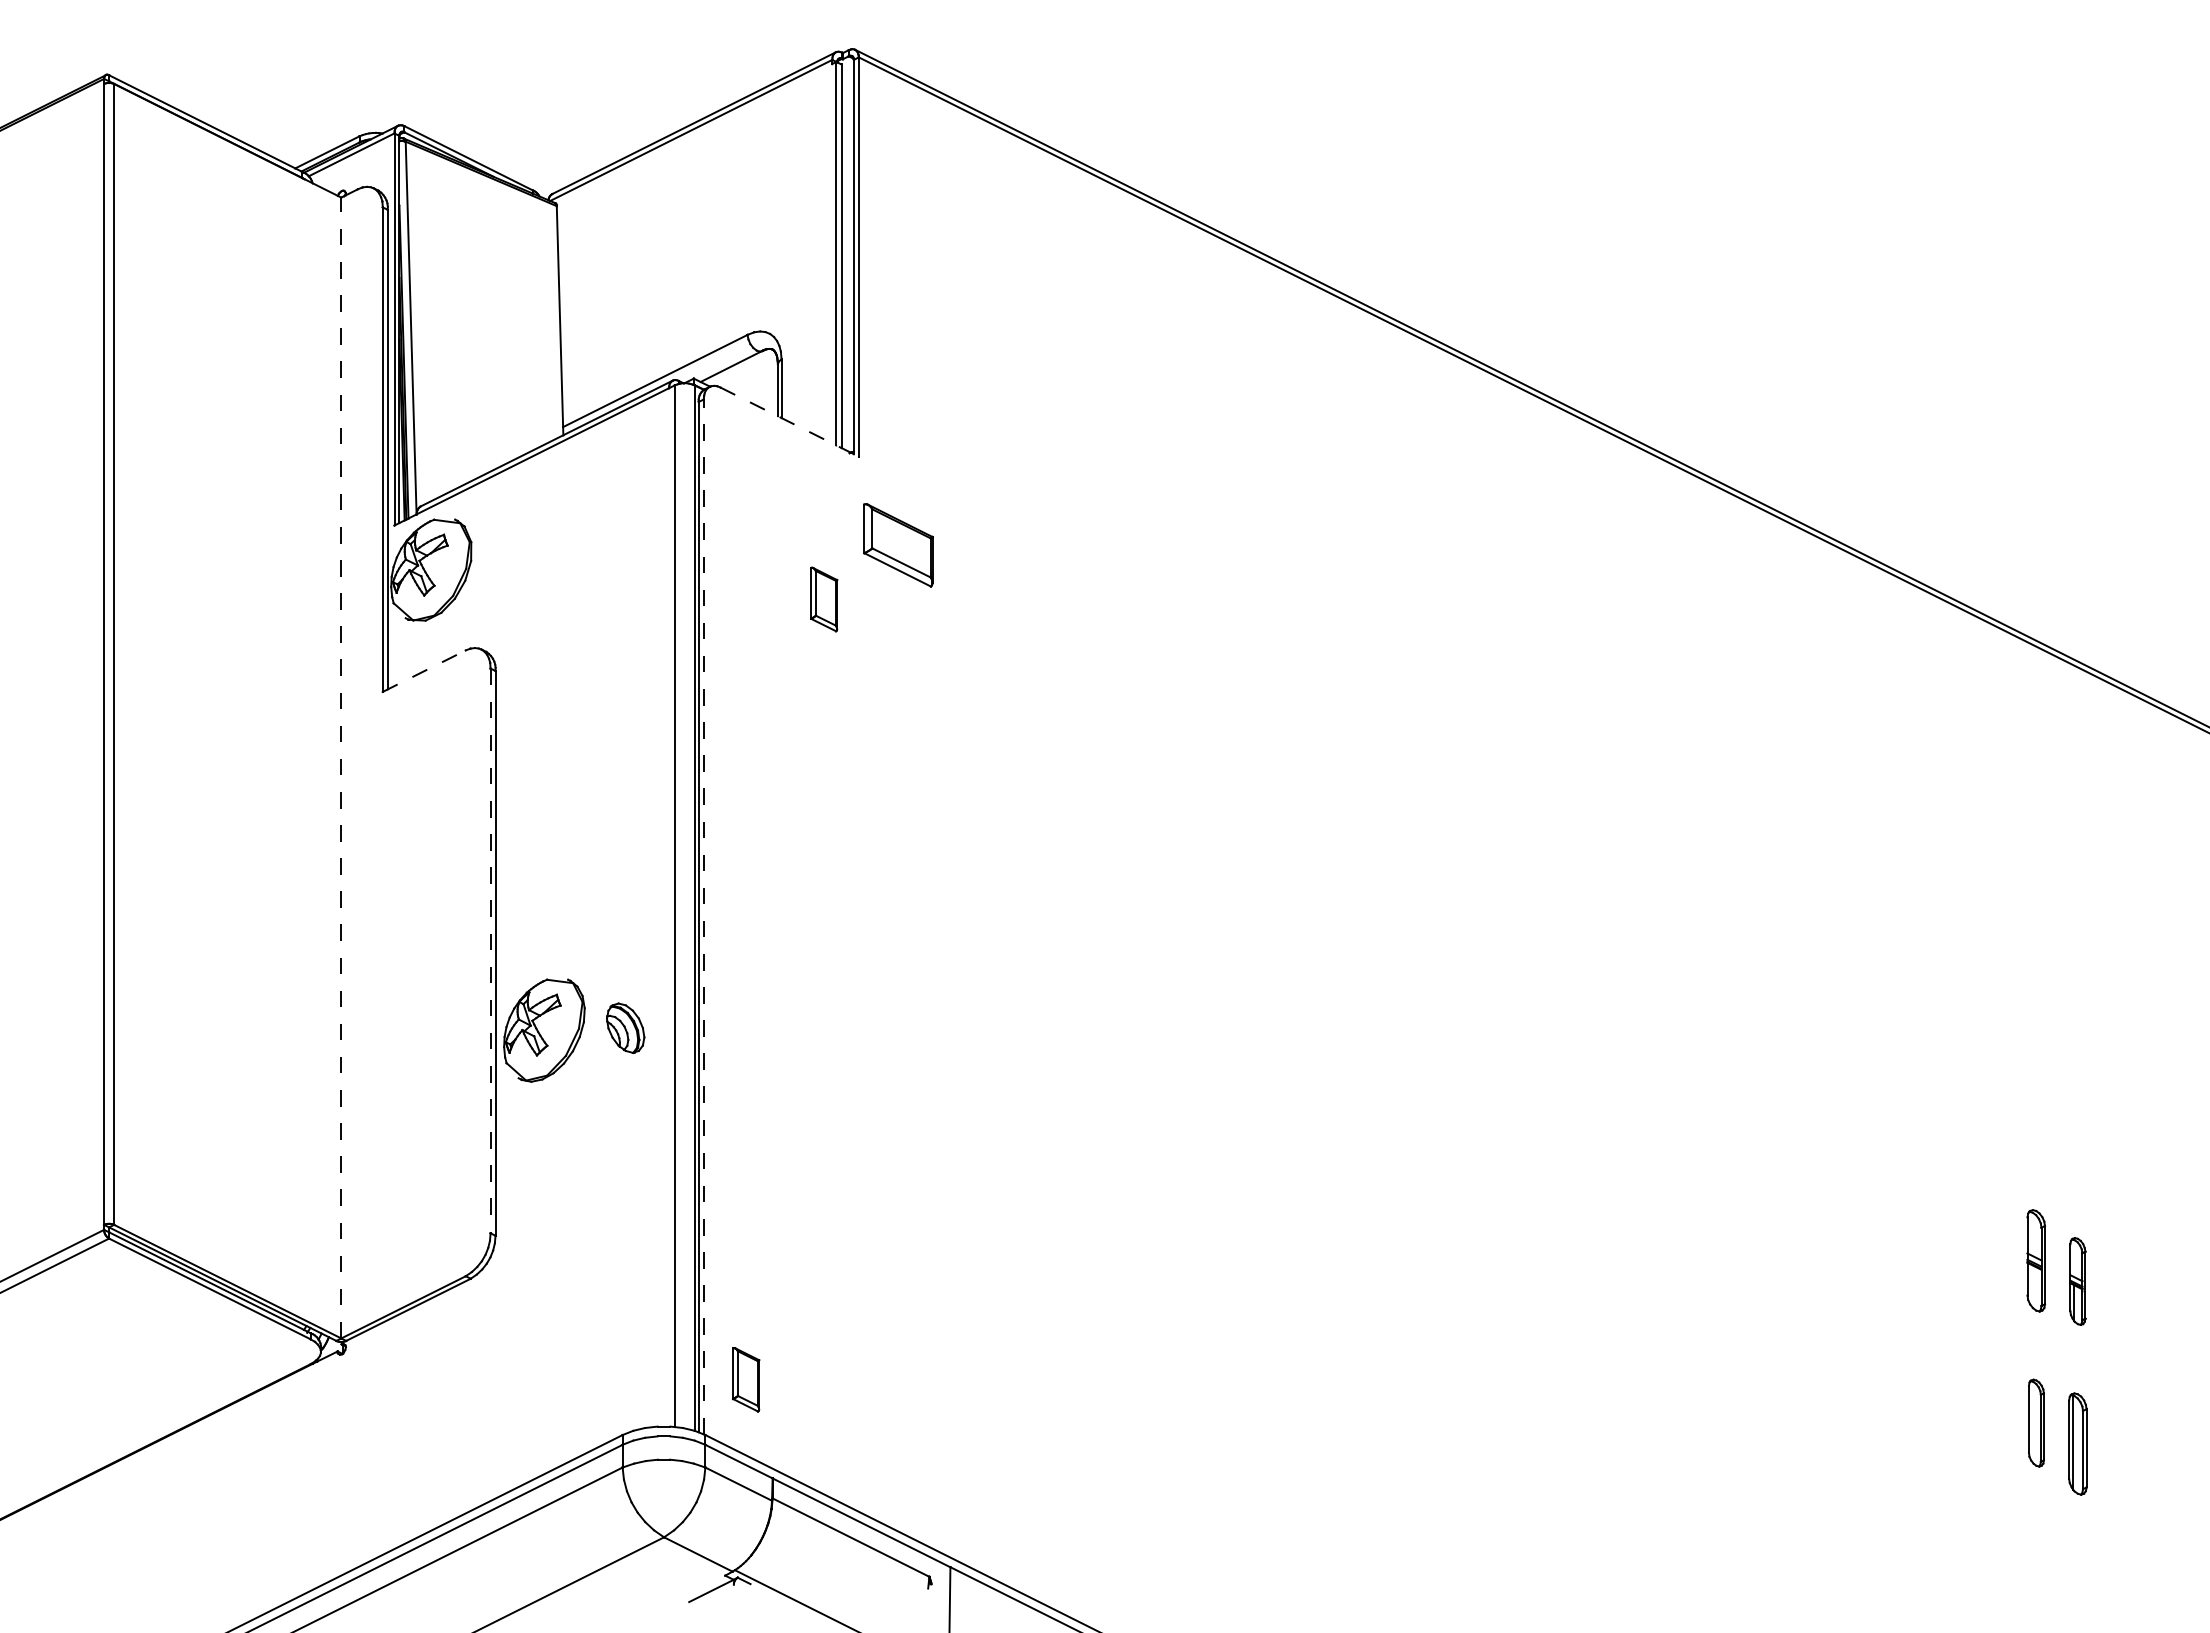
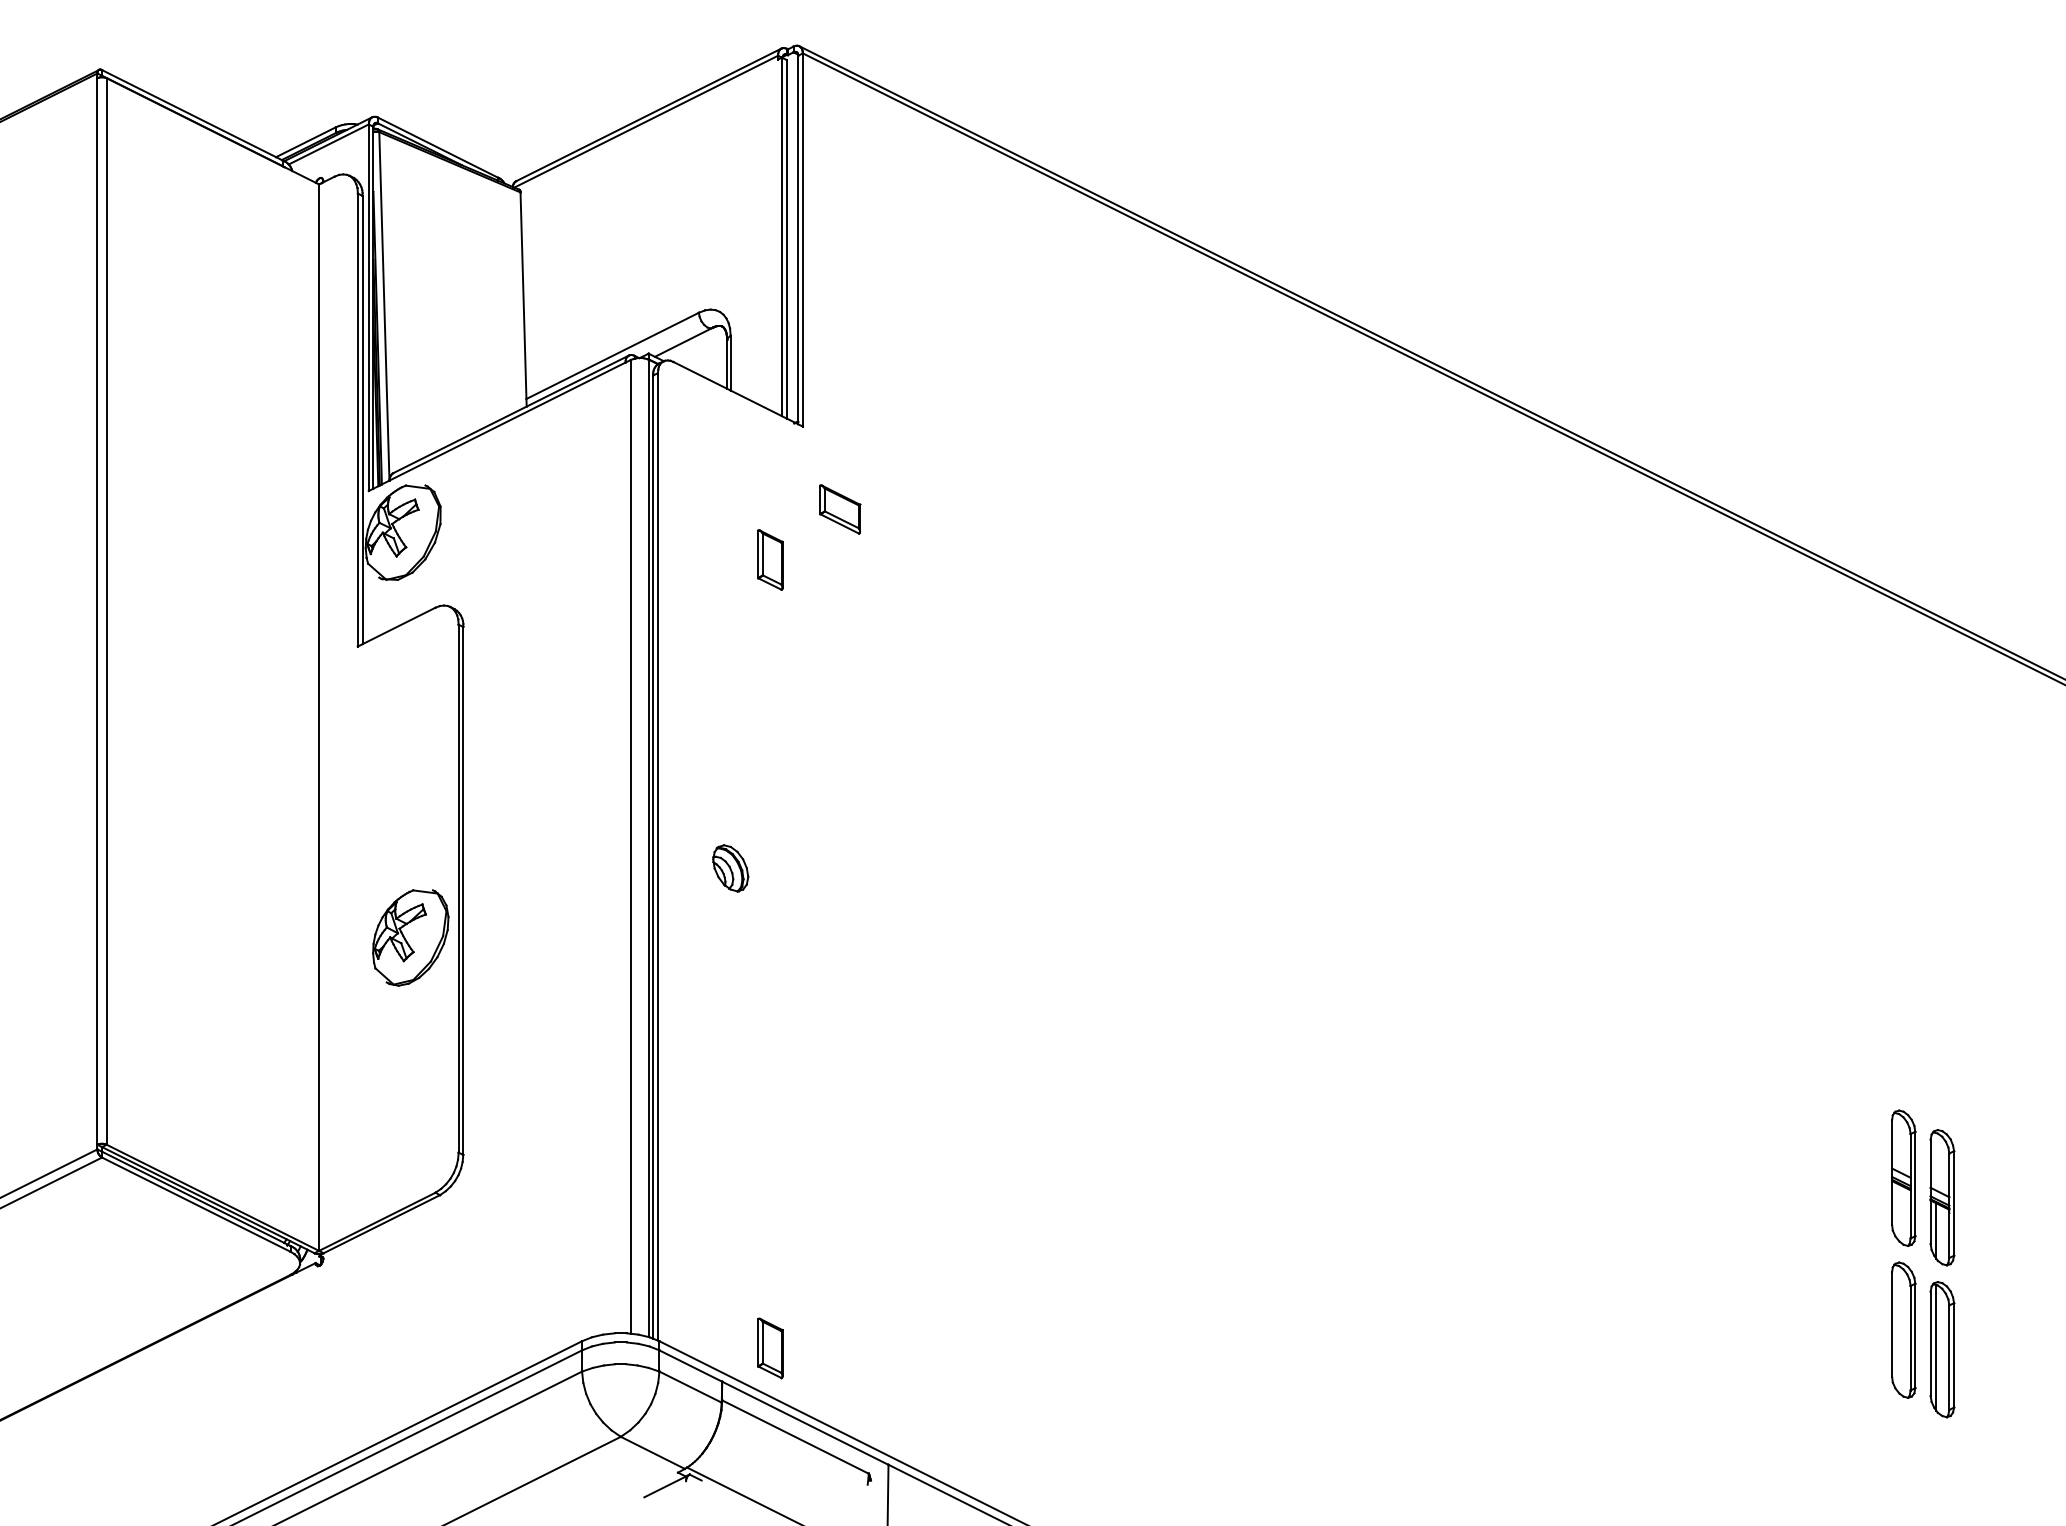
line: (790, 422) -> (739, 394), dashed -> solid
part: (898, 545) -> (839, 509), size x0.62
line: (424, 670) -> (396, 626), dashed -> solid
line: (341, 767) -> (319, 717), dashed -> solid
line: (703, 916) -> (657, 856), dashed -> solid
line: (490, 951) -> (458, 889), dashed -> solid
part: (625, 1027) -> (730, 867), moved
part: (544, 1030) -> (410, 937), moved
part: (2035, 1260) -> (1902, 1178), size x1.43
part: (2077, 1281) -> (1942, 1197), size x1.67
part: (746, 1379) -> (770, 1348), moved
part: (2036, 1422) -> (1903, 1329), size x1.67
part: (2077, 1443) -> (1942, 1349), size x1.43

